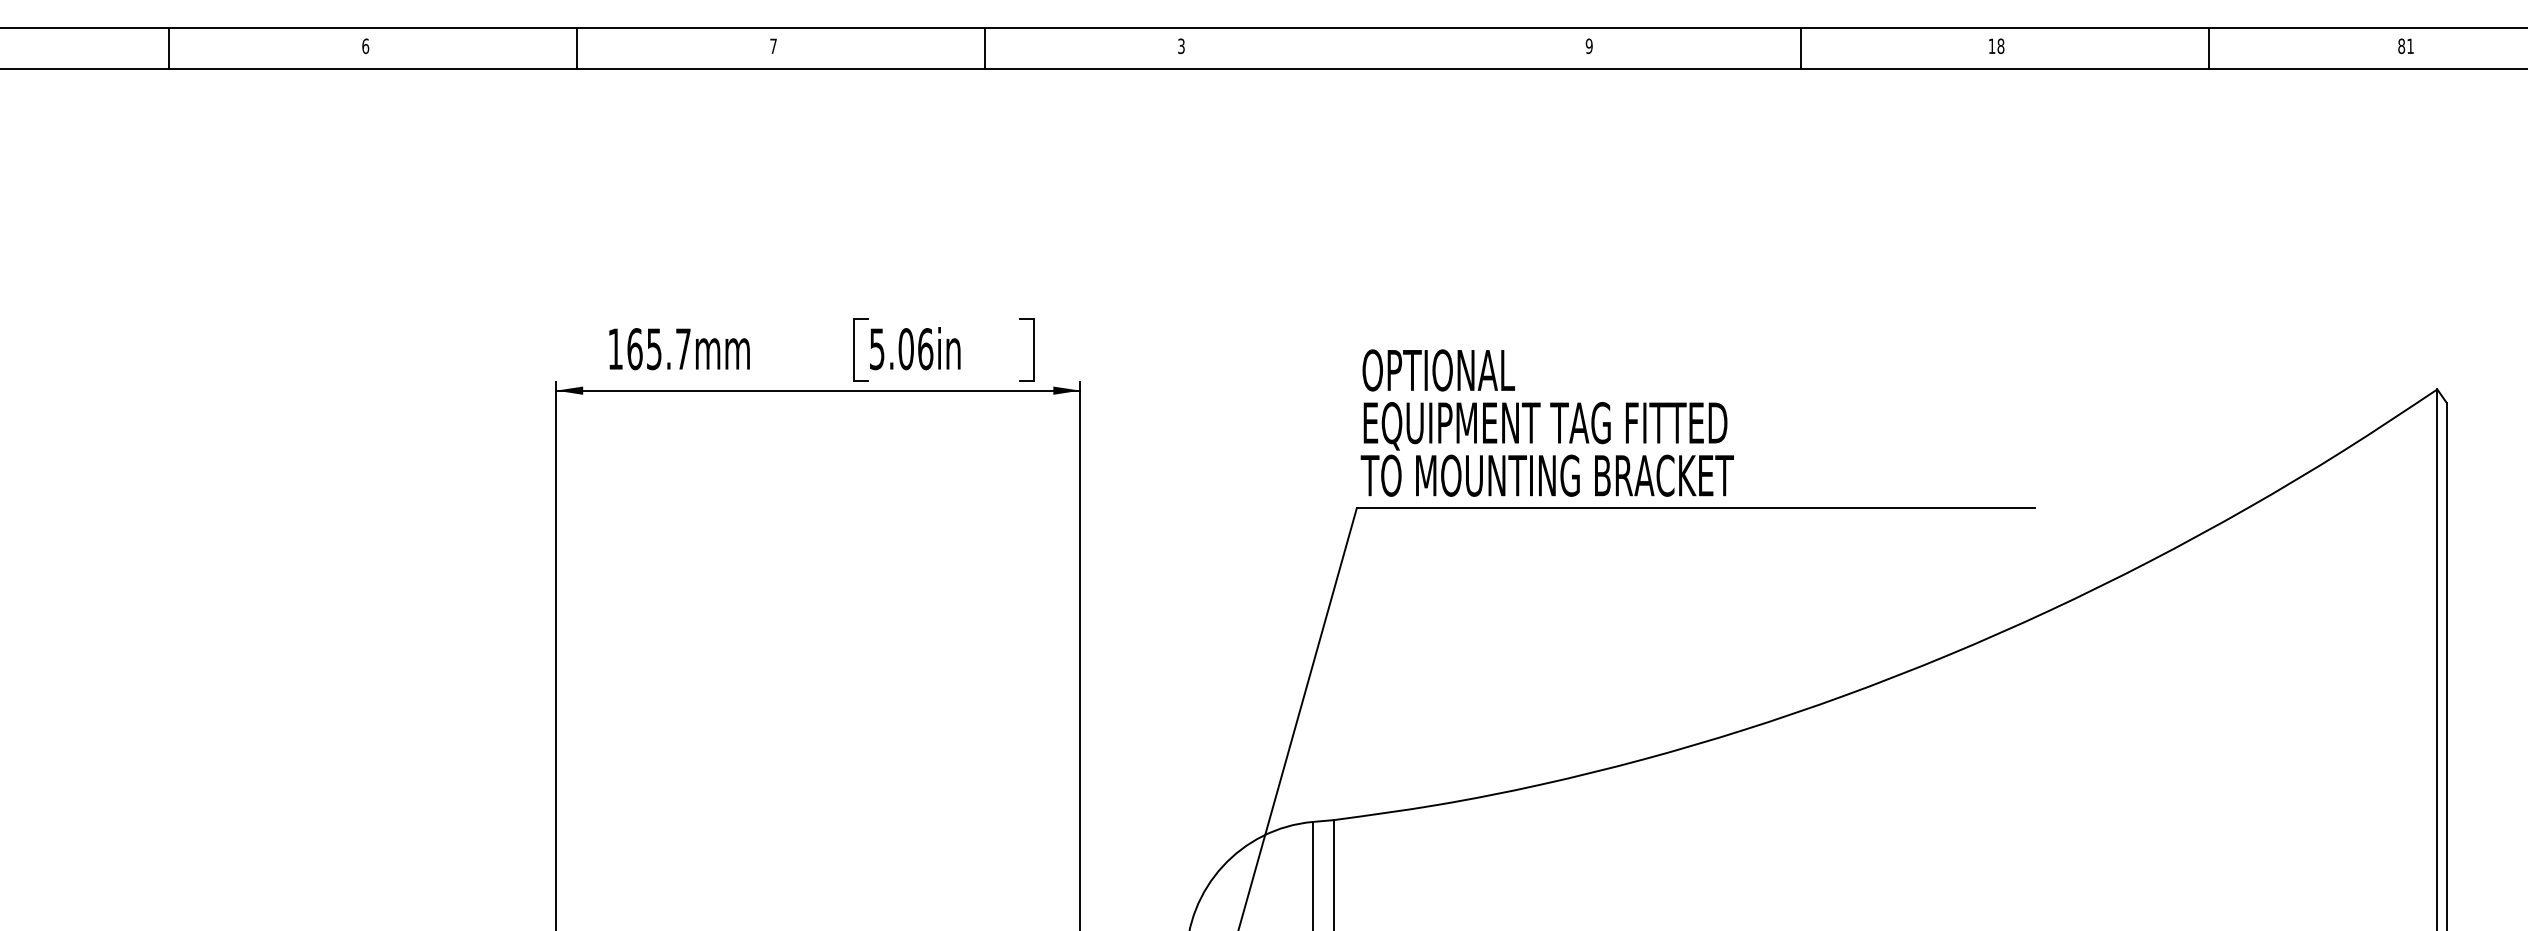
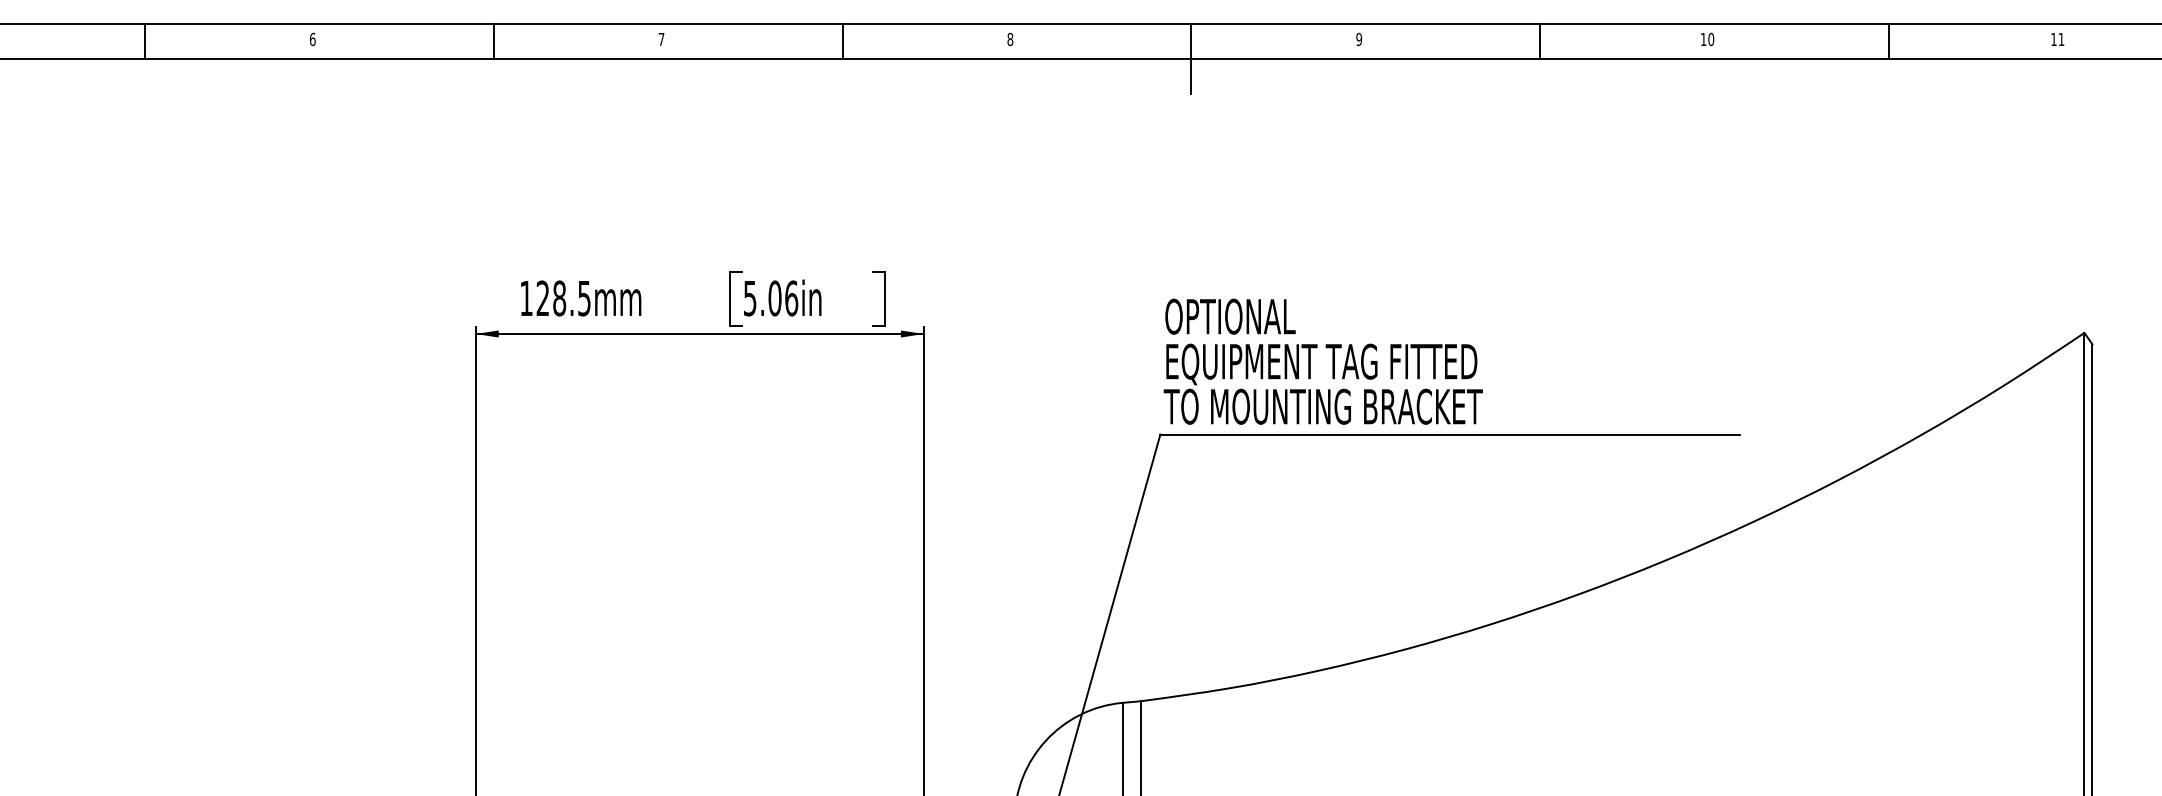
text: (1181, 46) -> (1010, 39), 3 -> 8
text: (2001, 46) -> (1711, 39), 18 -> 10
text: (2401, 46) -> (2053, 39), 81 -> 11
line: (1393, 68) -> (1191, 58), added
text: (658, 349) -> (563, 298), 165.7mm -> 128.5mm

